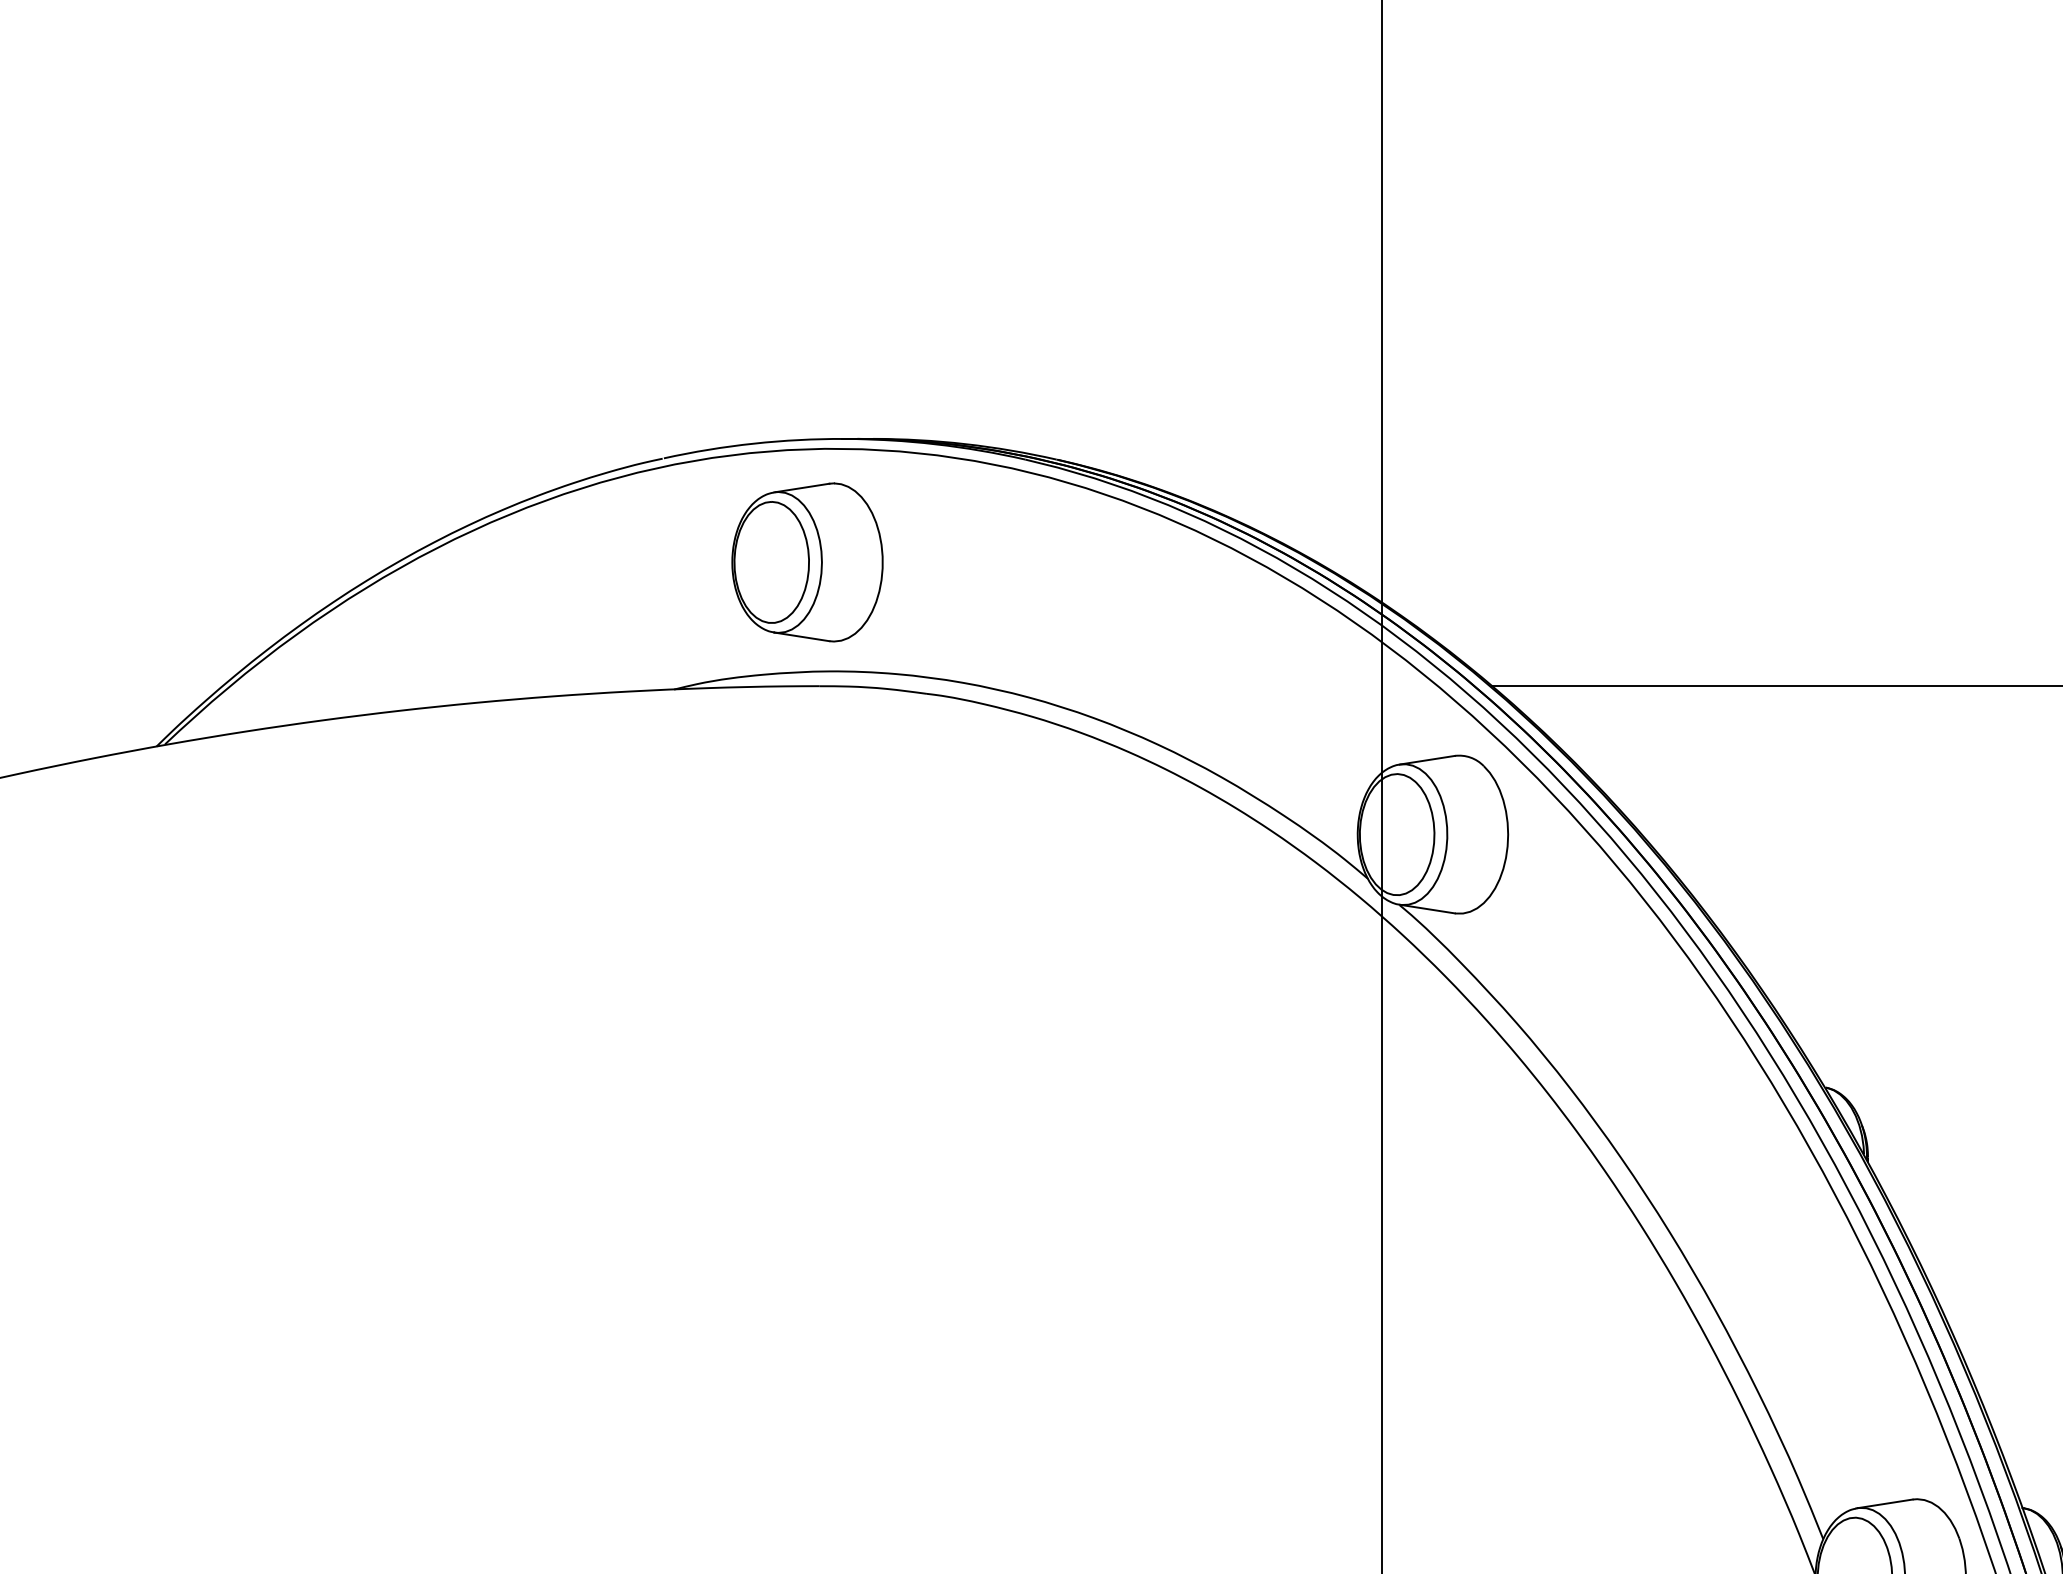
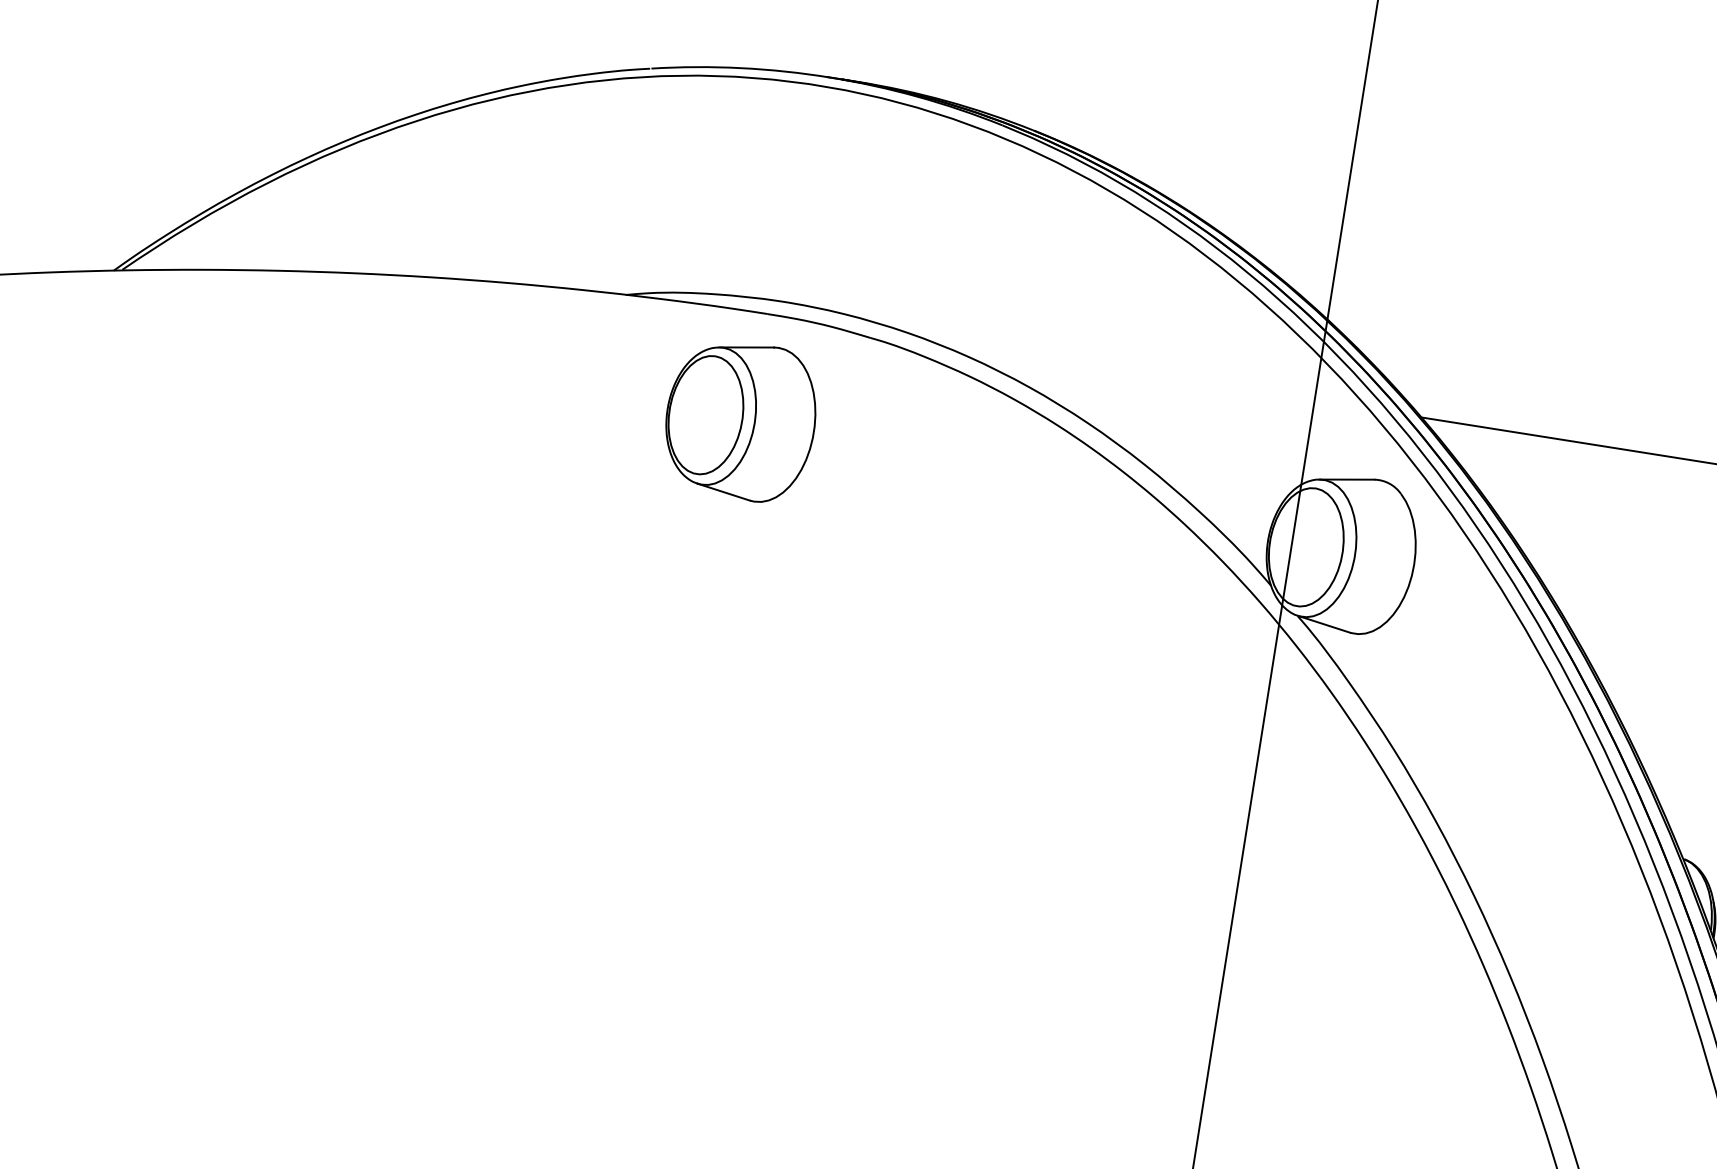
part: (807, 562) -> (740, 420), moved

